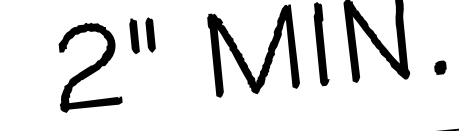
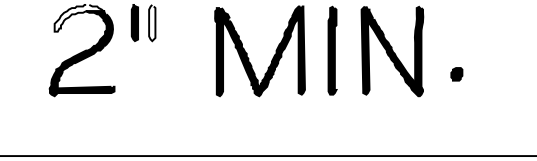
fill: (150, 34) -> (152, 22), removed
fill: (82, 36) -> (79, 17), removed
part: (440, 67) -> (456, 74), moved

